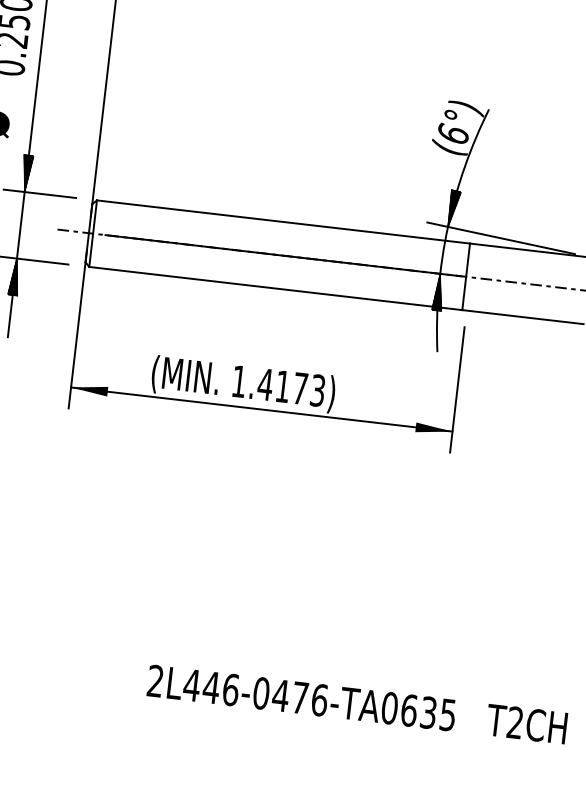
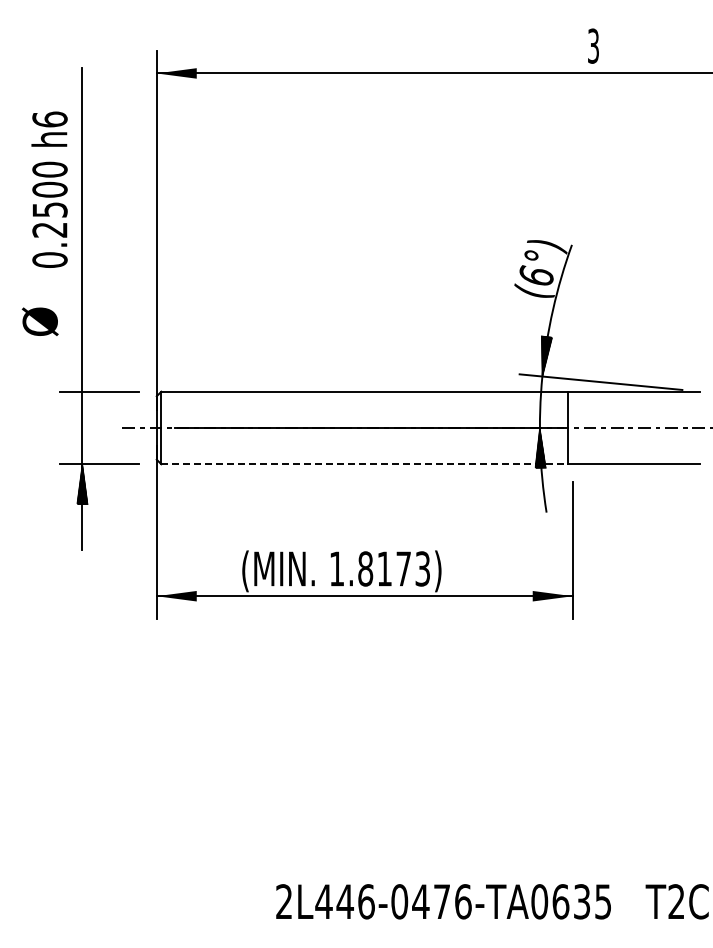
hatch: (26, 173) -> (82, 371), removed
line: (276, 288) -> (365, 464), solid -> dashed
text: (265, 384) -> (365, 568), 1.4173) -> 1.8173)

